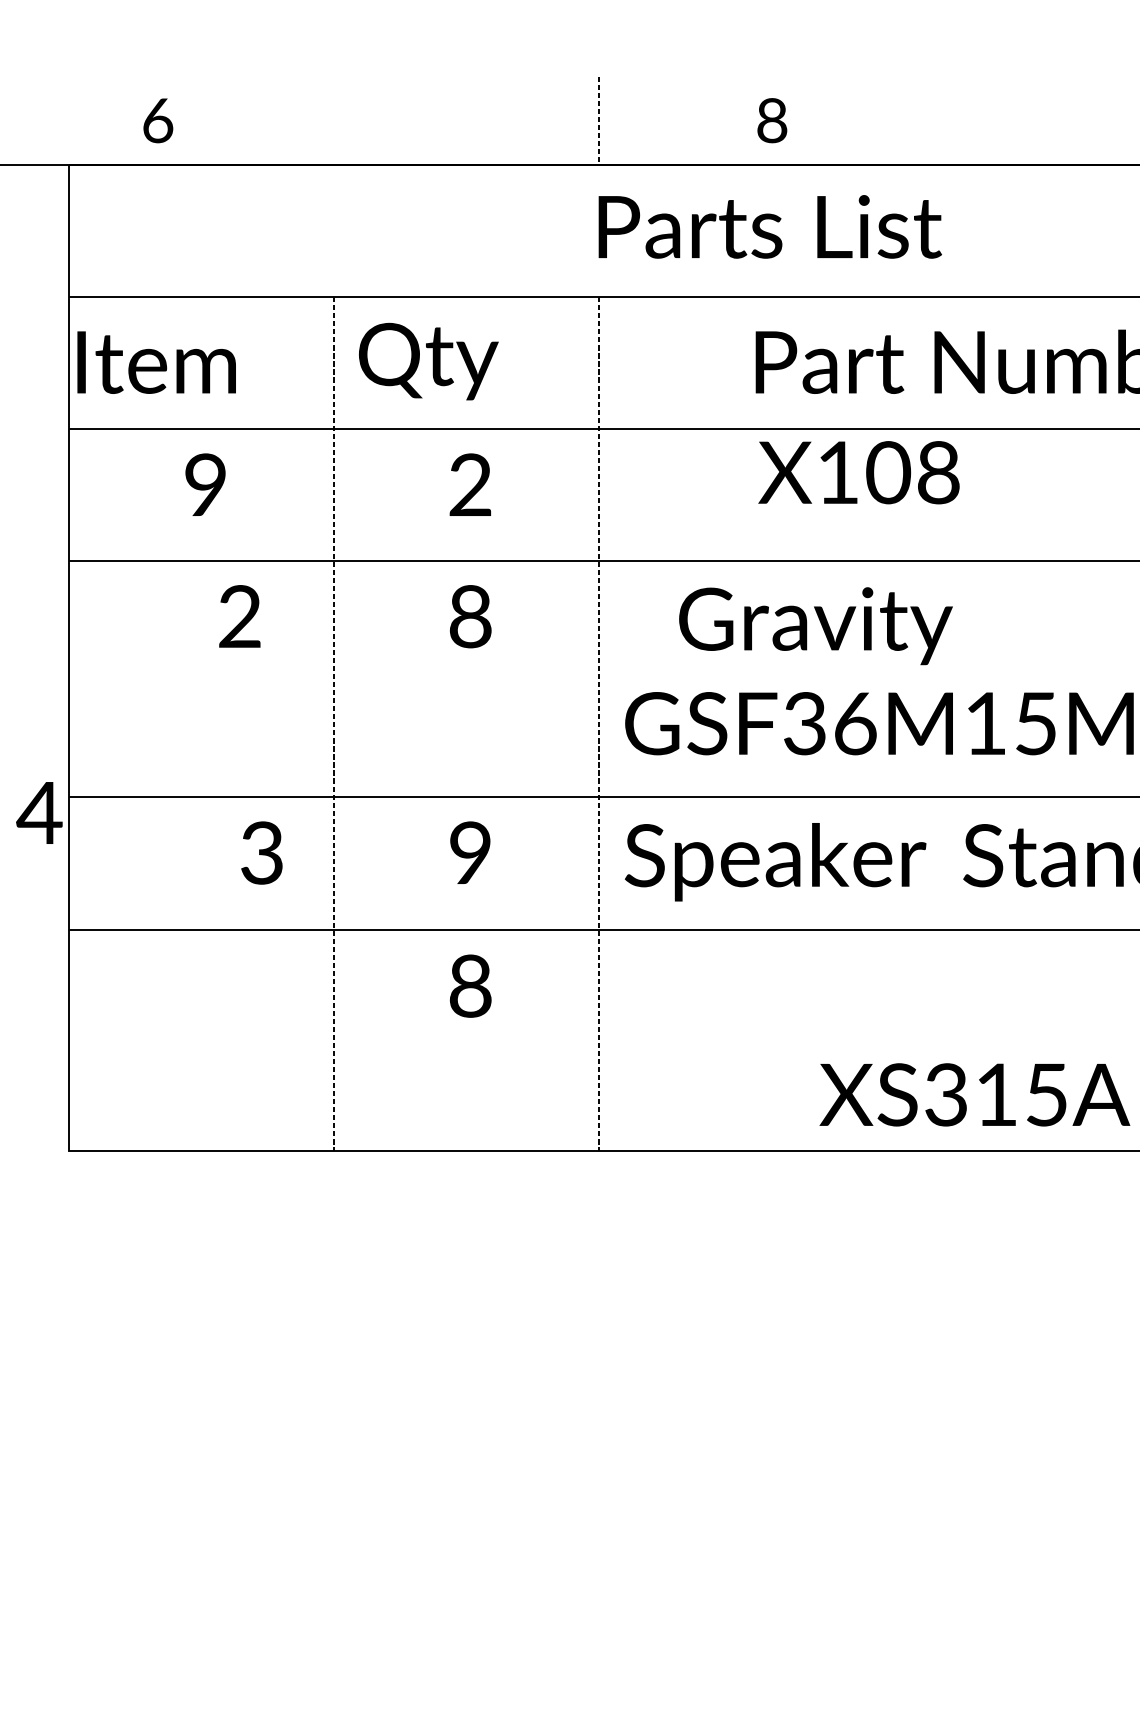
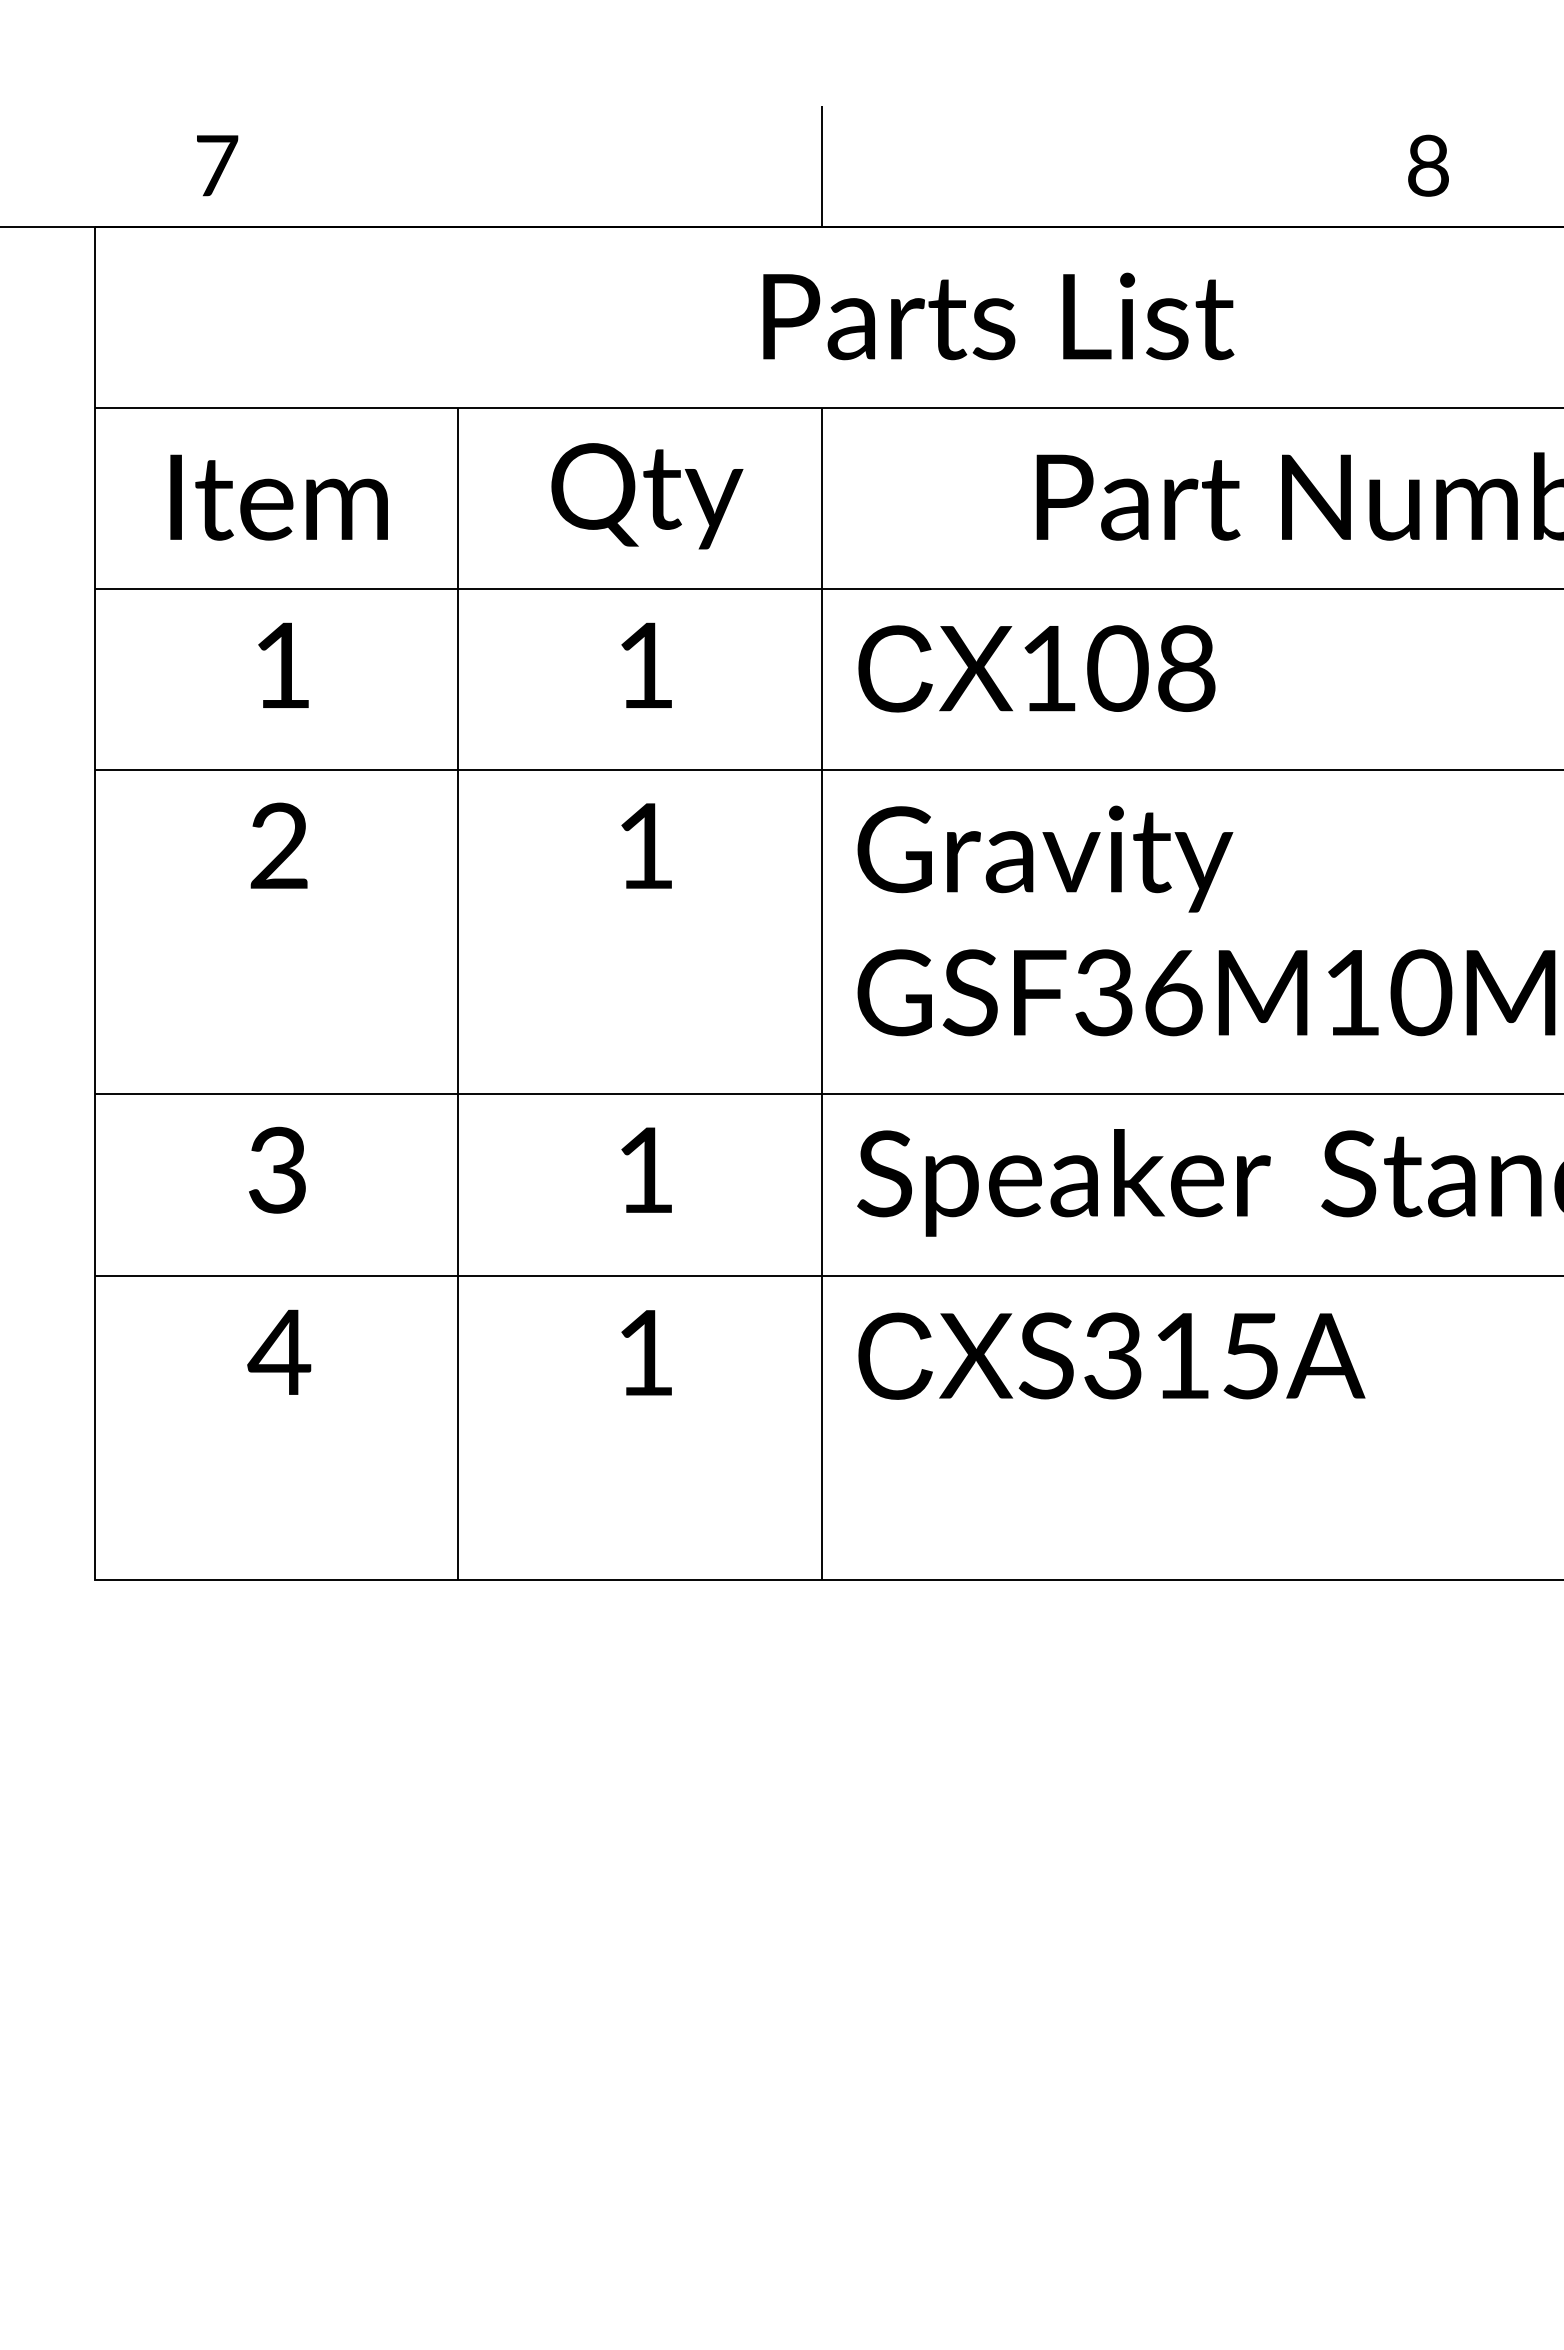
text: (158, 120) -> (217, 165), 6 -> 7
text: (772, 120) -> (1428, 165), moved
line: (598, 121) -> (821, 166), dashed -> solid
text: (770, 226) -> (998, 316), moved
text: (428, 361) -> (647, 496), moved
text: (156, 362) -> (278, 497), moved
text: (859, 472) -> (1077, 668), moved
text: (205, 484) -> (281, 664), 9 -> 1
text: (470, 484) -> (645, 664), 2 -> 1
fill: (652, 487) -> (895, 668), added
text: (239, 616) -> (278, 845), moved
text: (470, 616) -> (645, 845), 8 -> 1
text: (816, 625) -> (1045, 858), moved
text: (1036, 723) -> (1421, 992), GSF36M15M -> GSF36M10M
line: (334, 724) -> (458, 993), dashed -> solid
line: (598, 724) -> (821, 993), dashed -> solid
text: (39, 812) -> (279, 1351), moved
text: (261, 852) -> (277, 1169), moved
text: (469, 852) -> (644, 1169), 9 -> 1
text: (470, 985) -> (645, 1352), 8 -> 1
fill: (652, 988) -> (895, 1355), added
text: (975, 1094) -> (1152, 1355), moved

